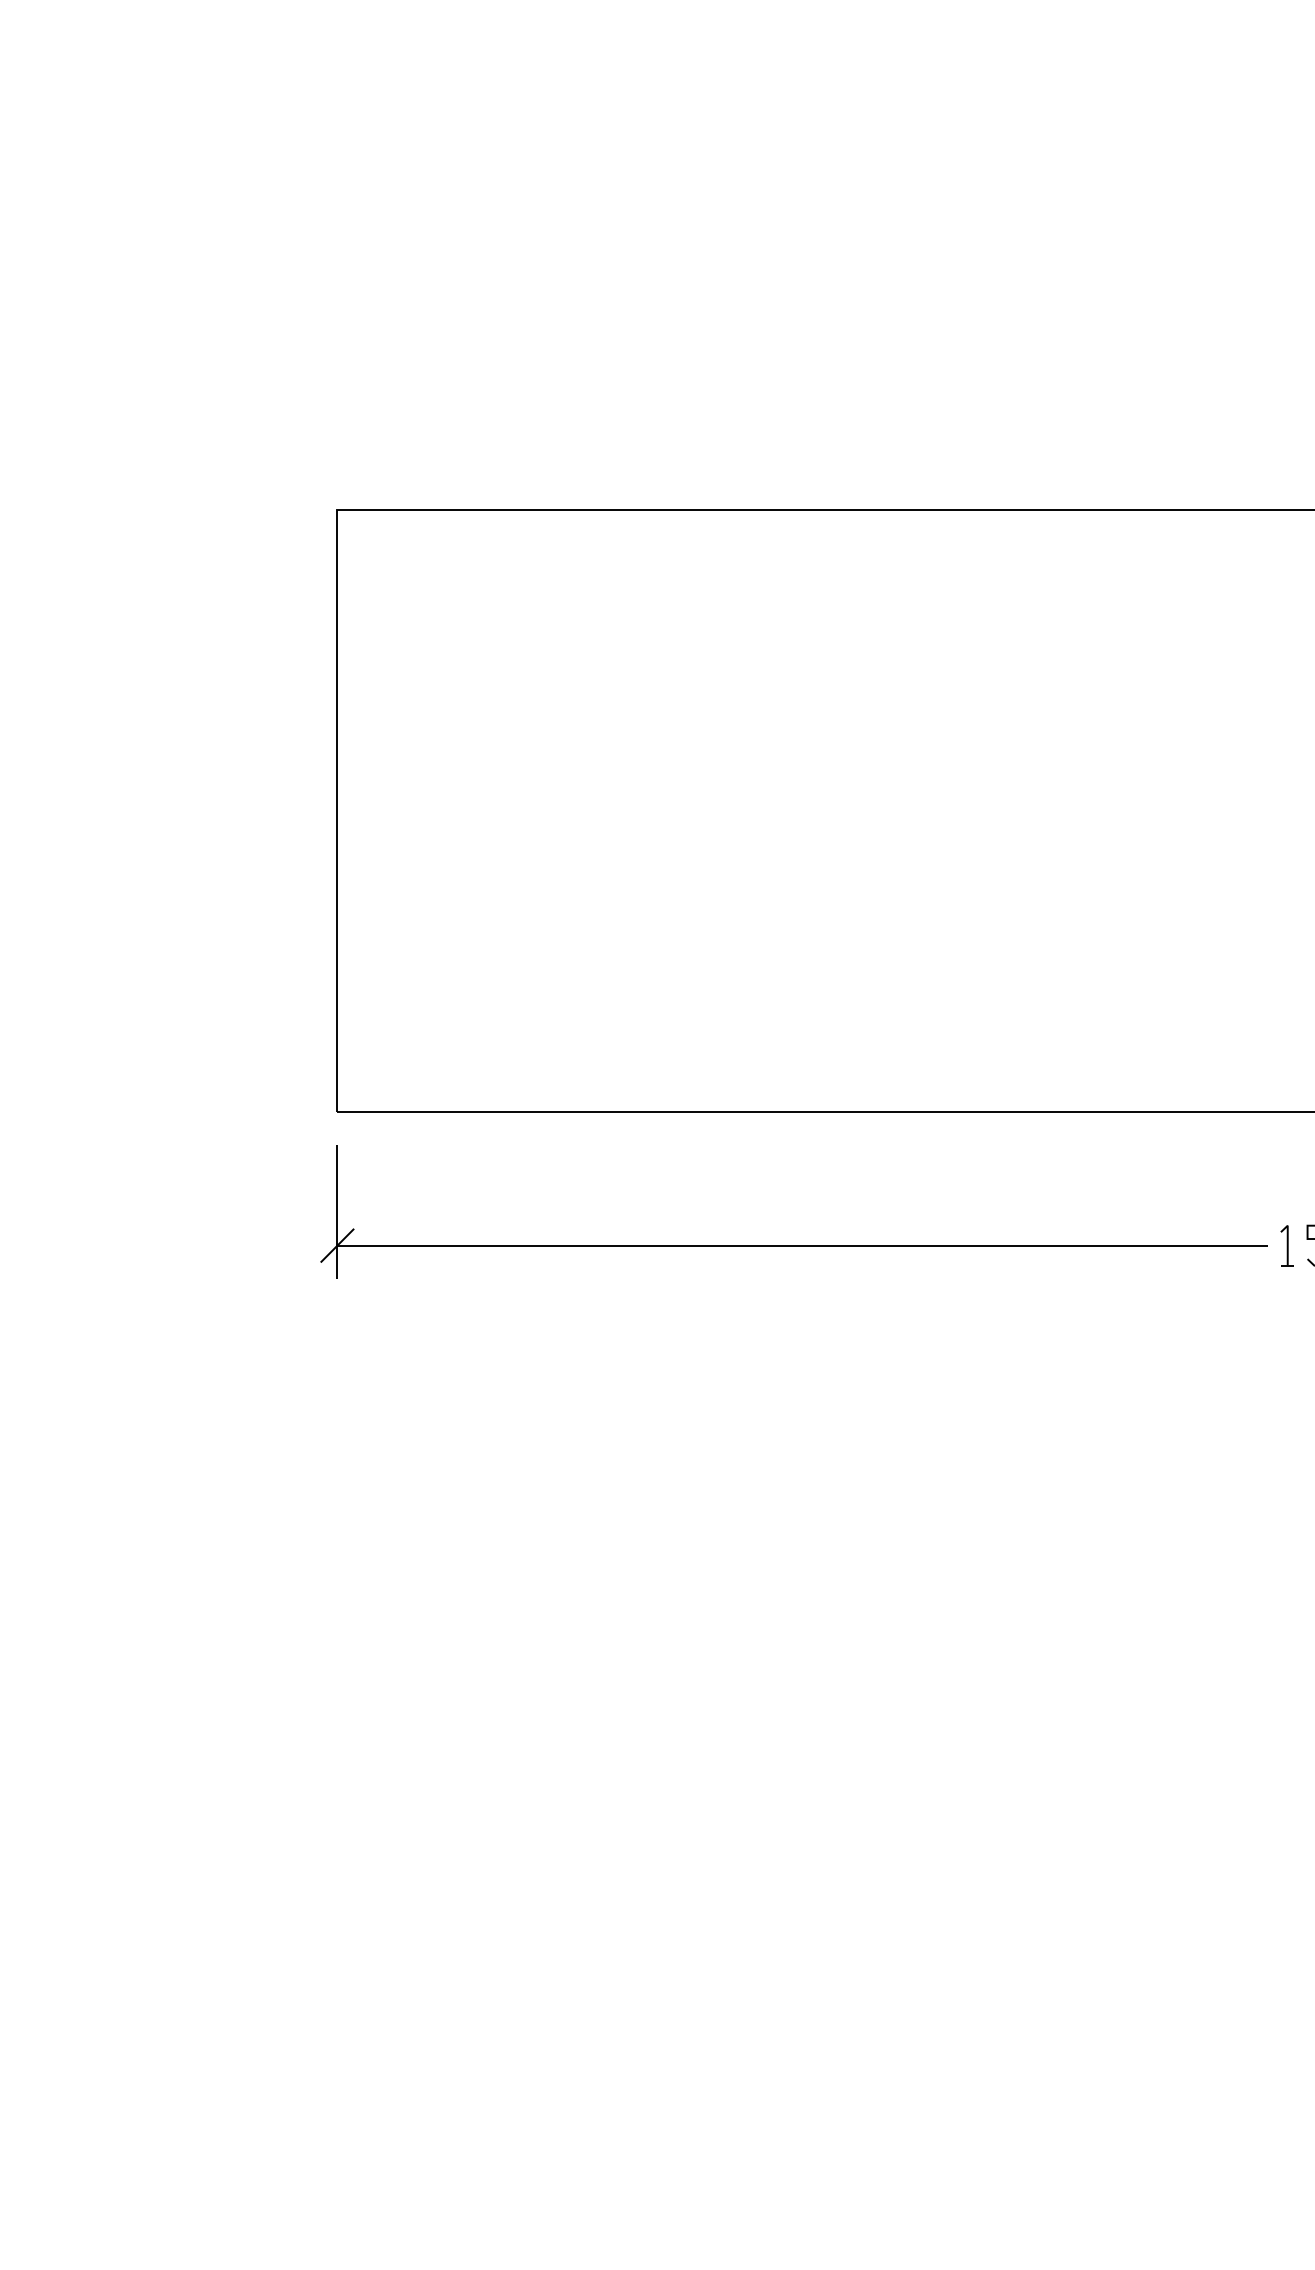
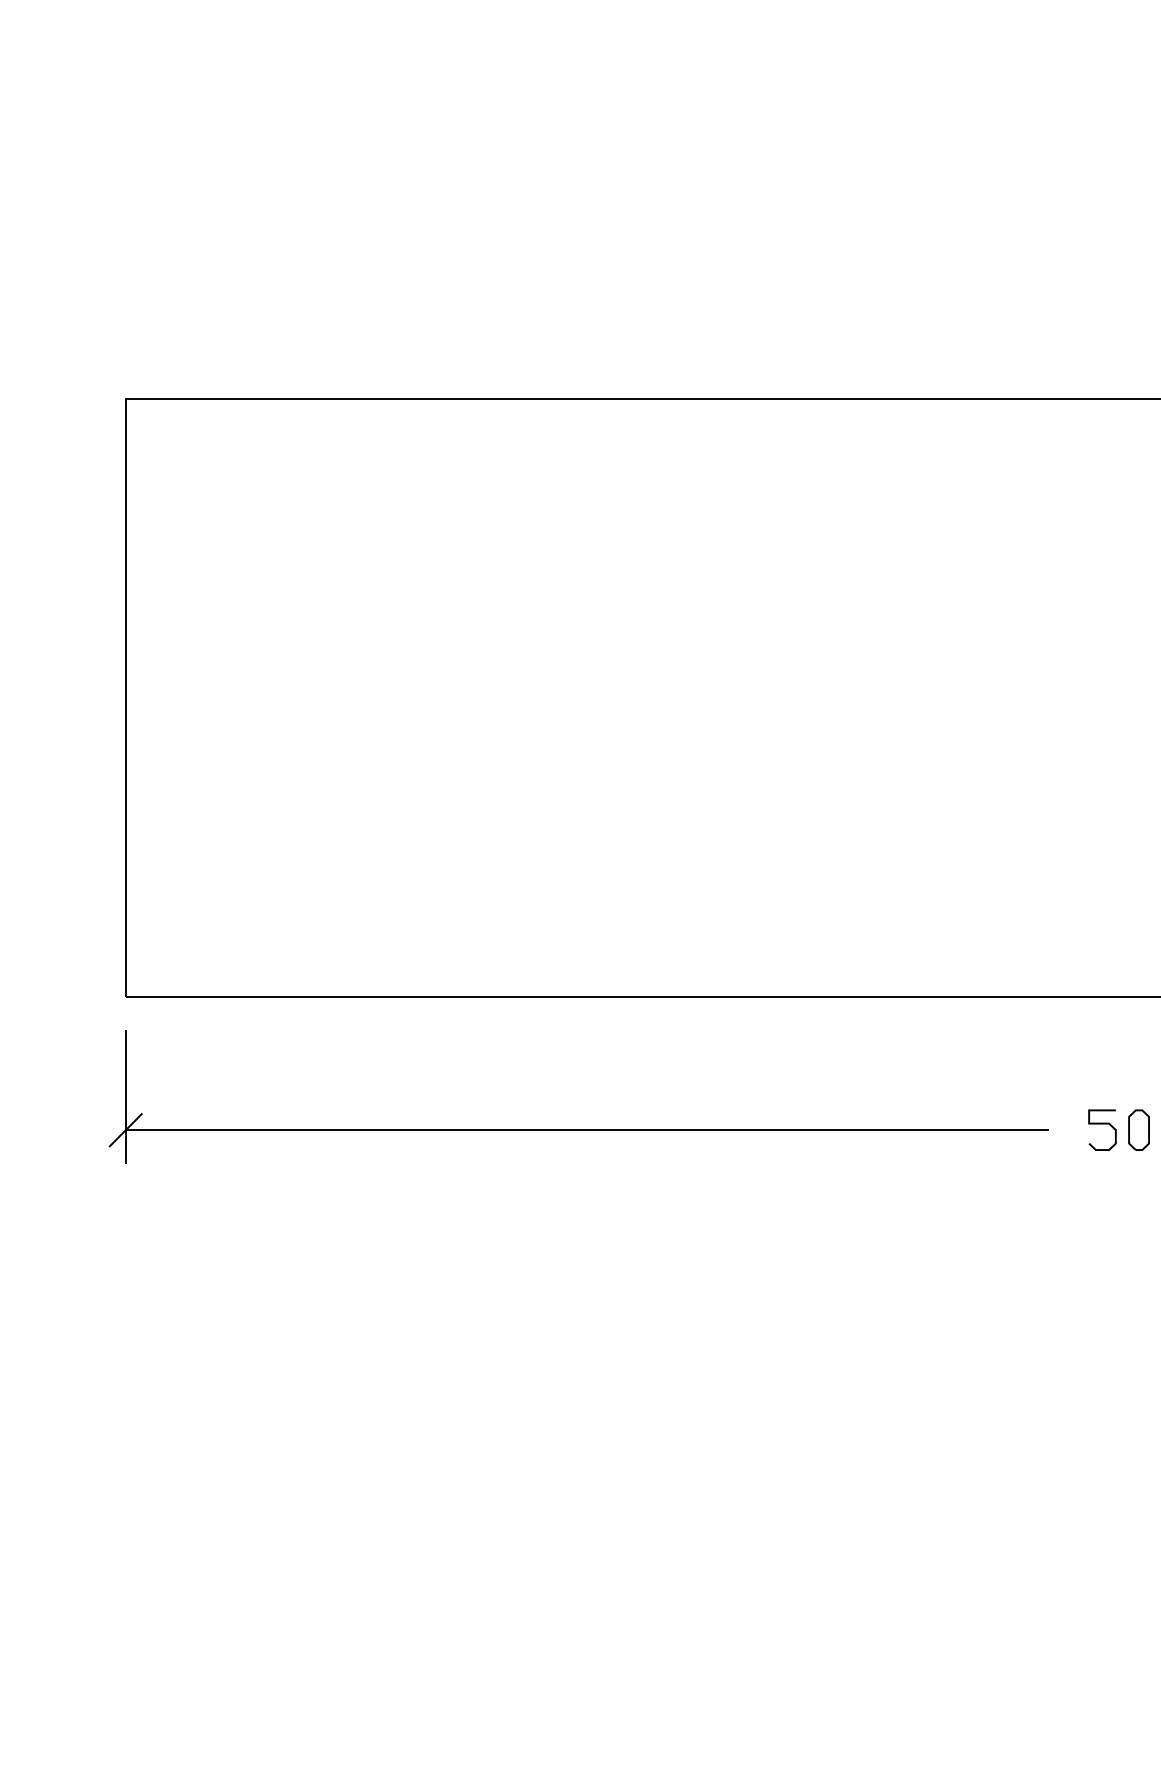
part: (1286, 1245) -> (1068, 1130), removed

